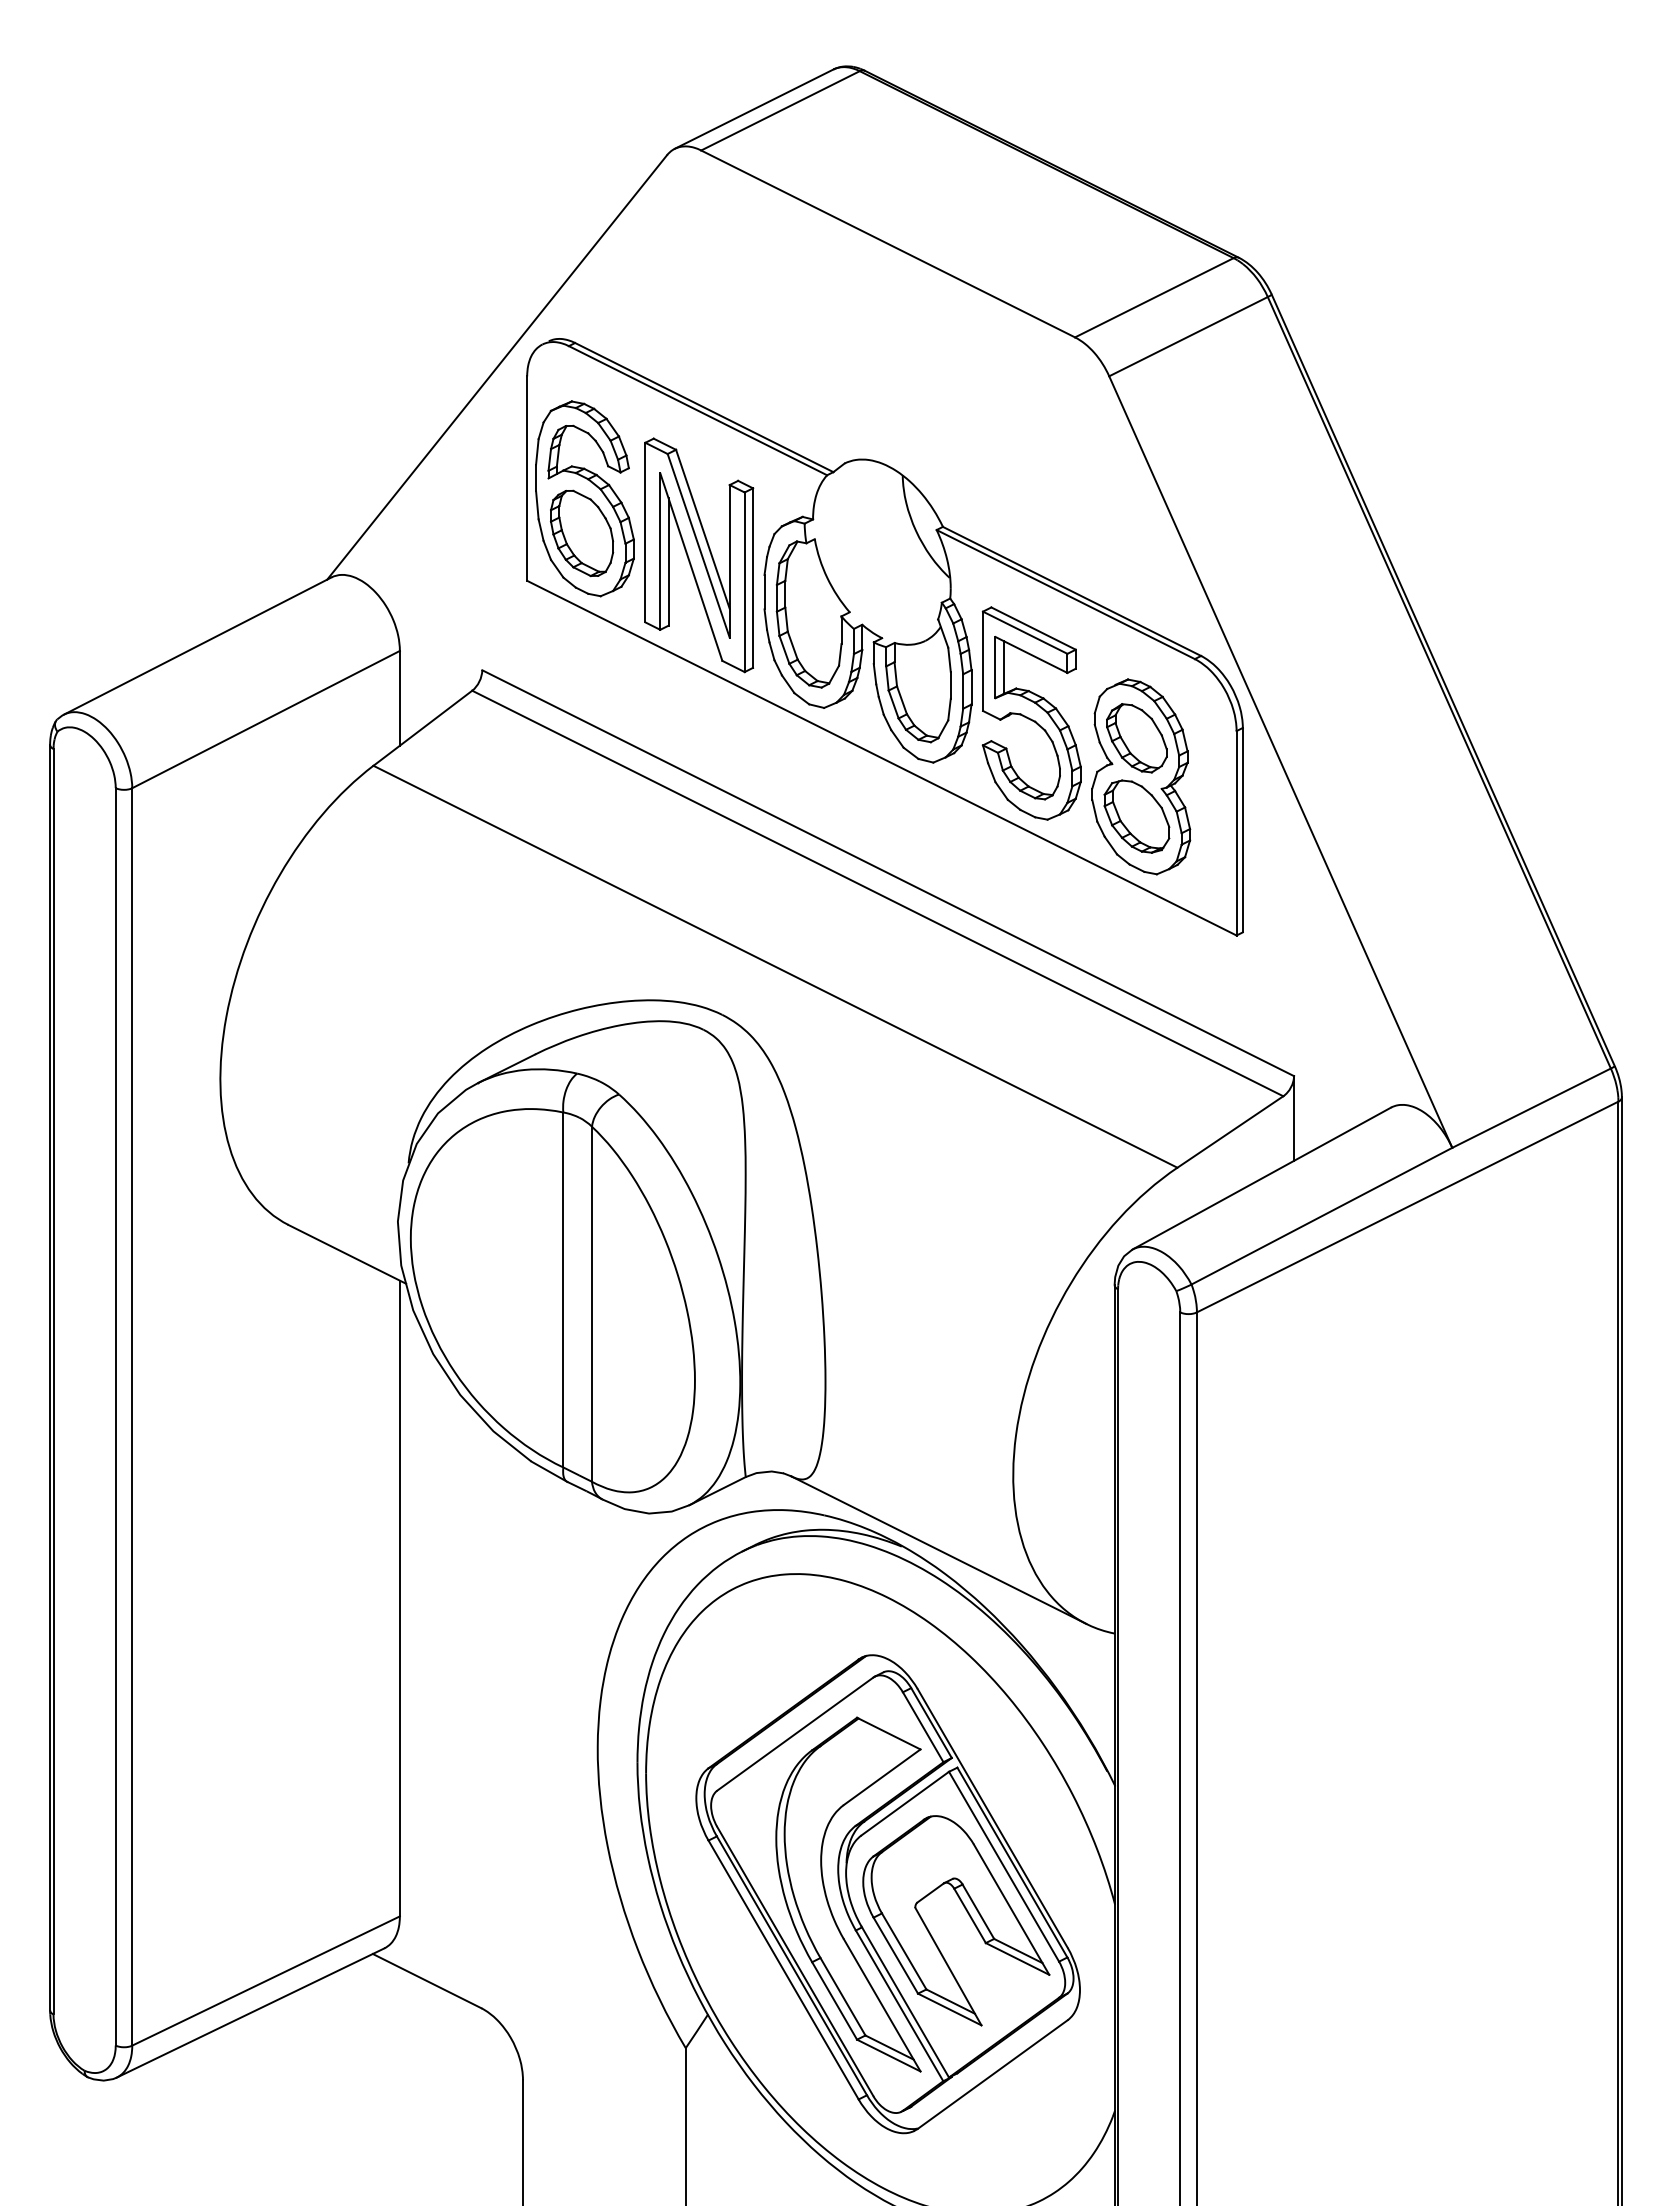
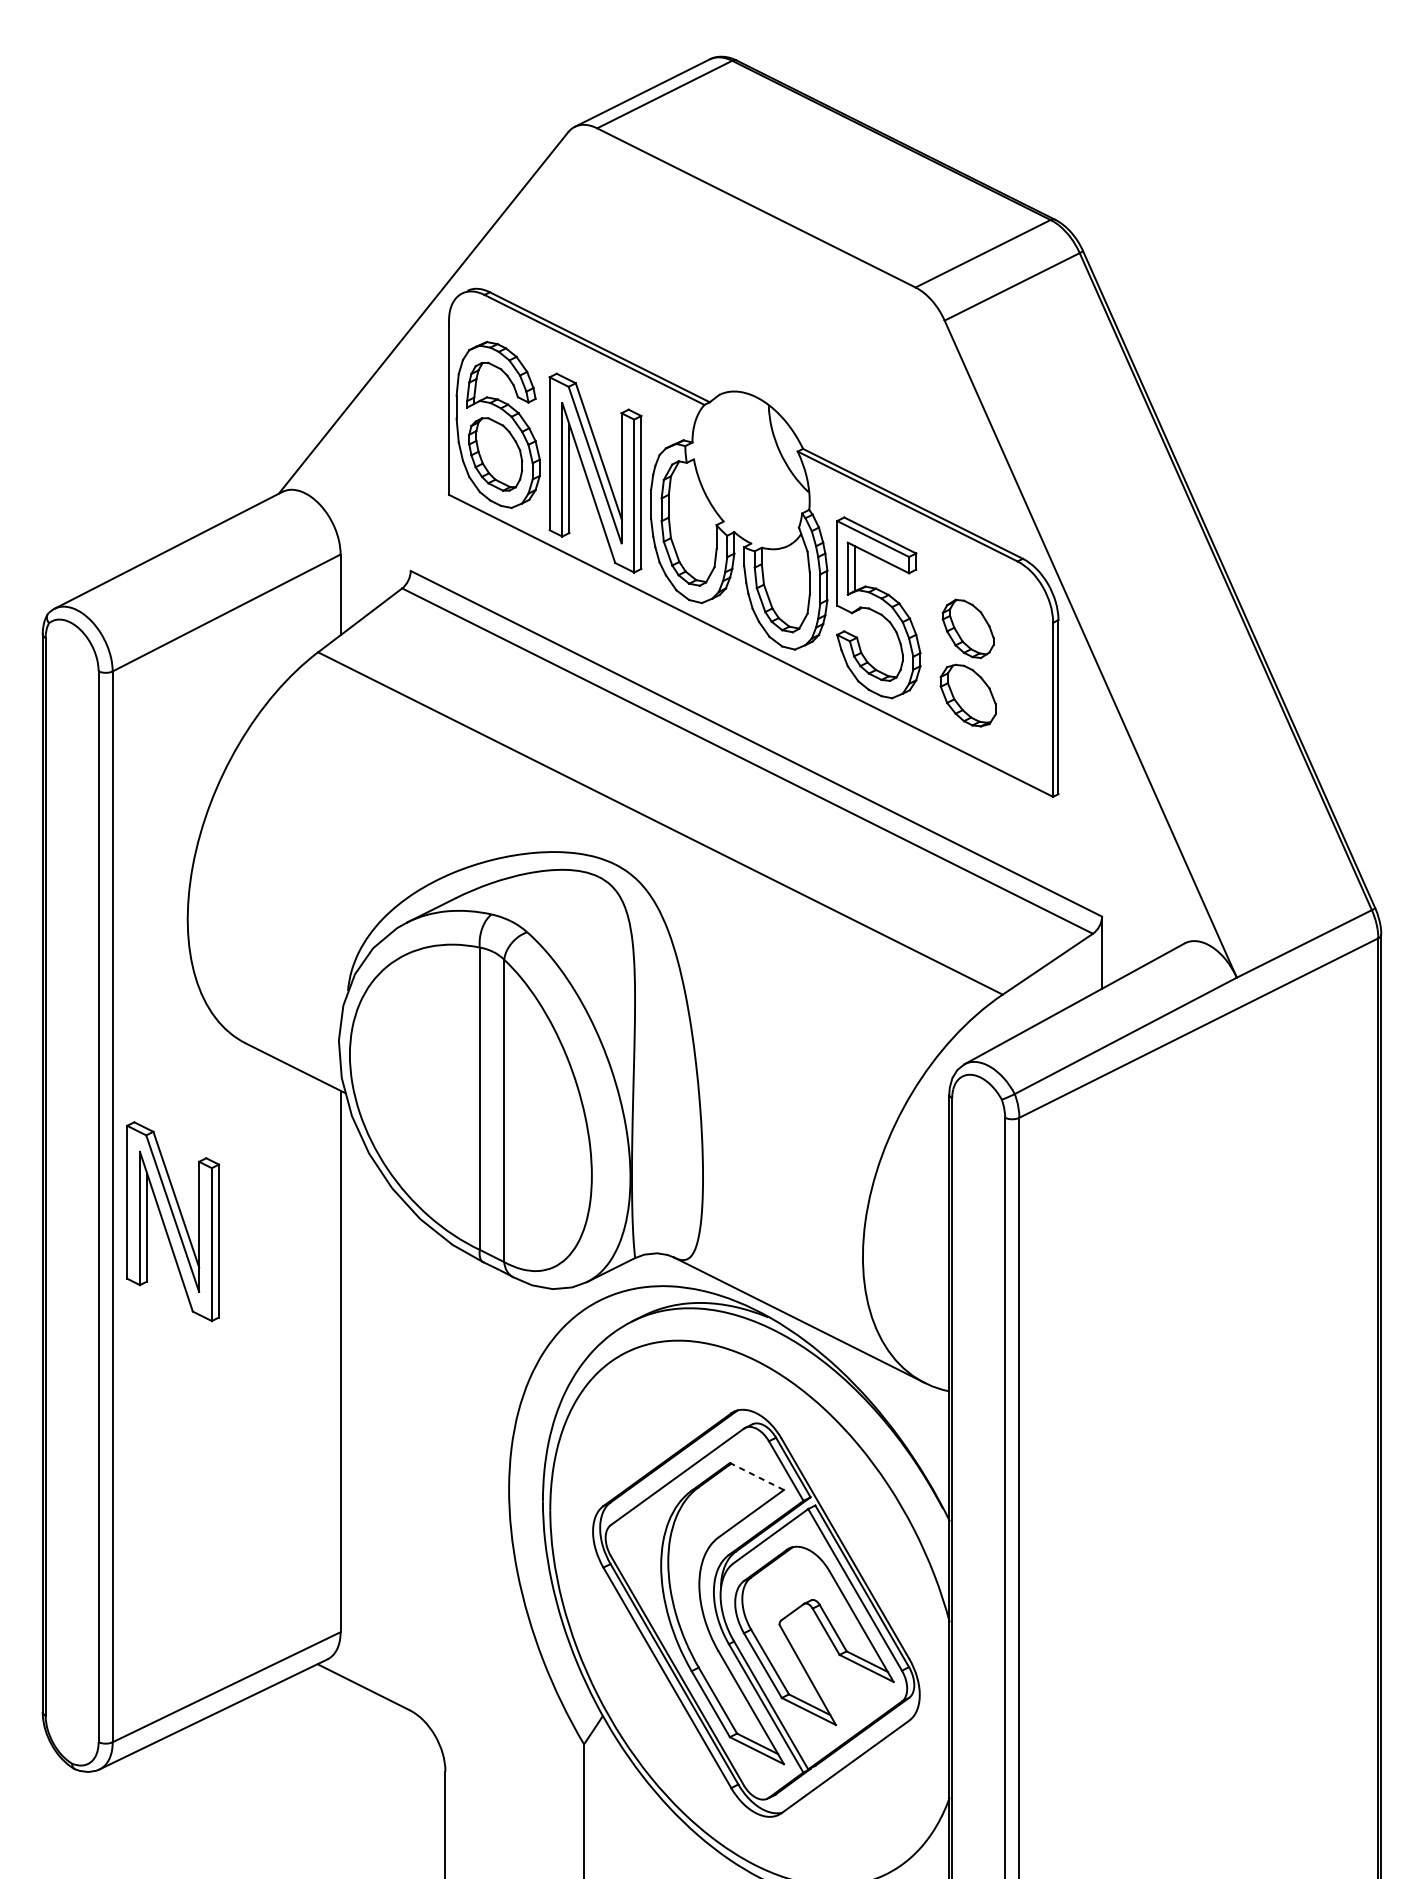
part: (1141, 776) -> (972, 661), removed
part: (203, 1434) -> (173, 1221), added
line: (888, 1733) -> (756, 1476), solid -> dashed

